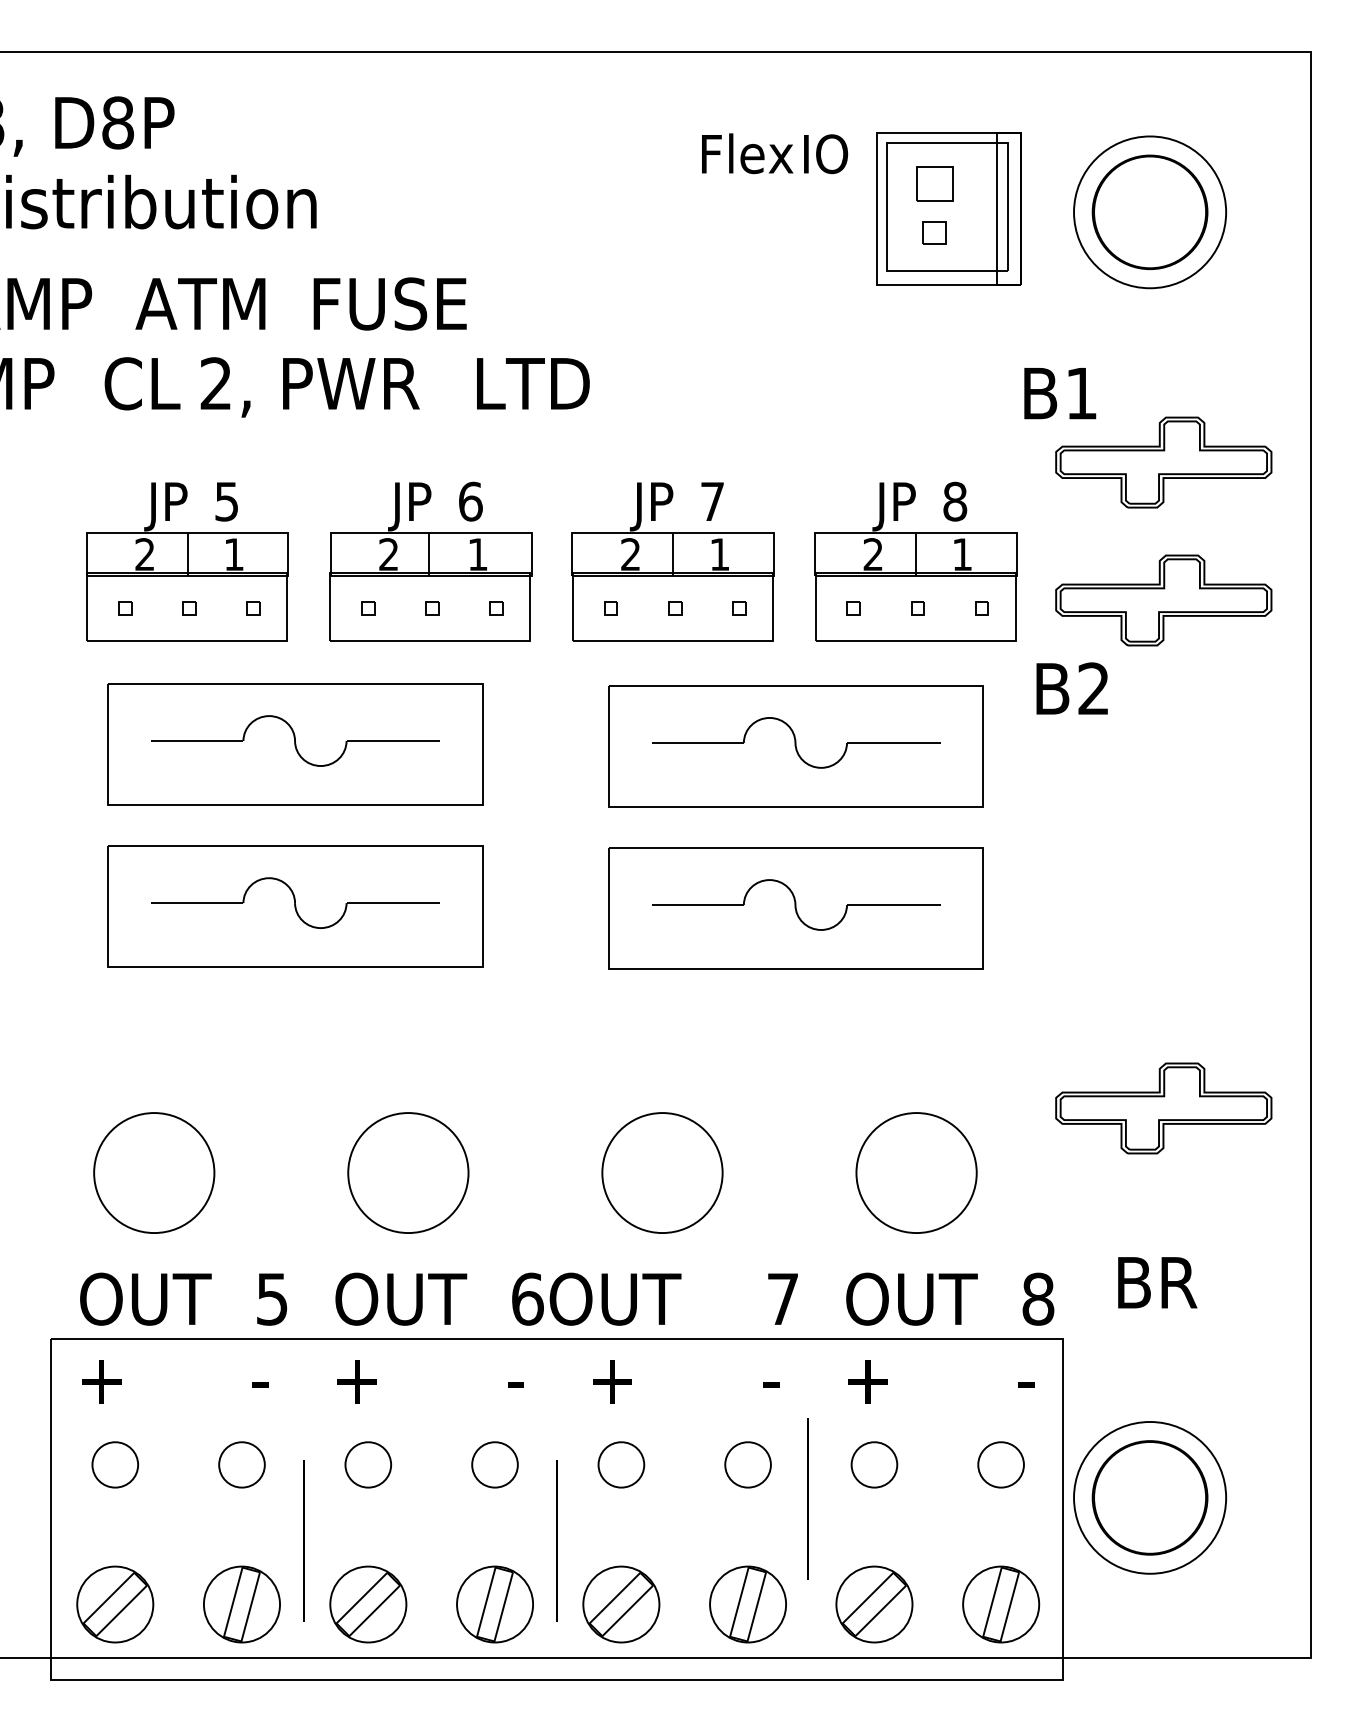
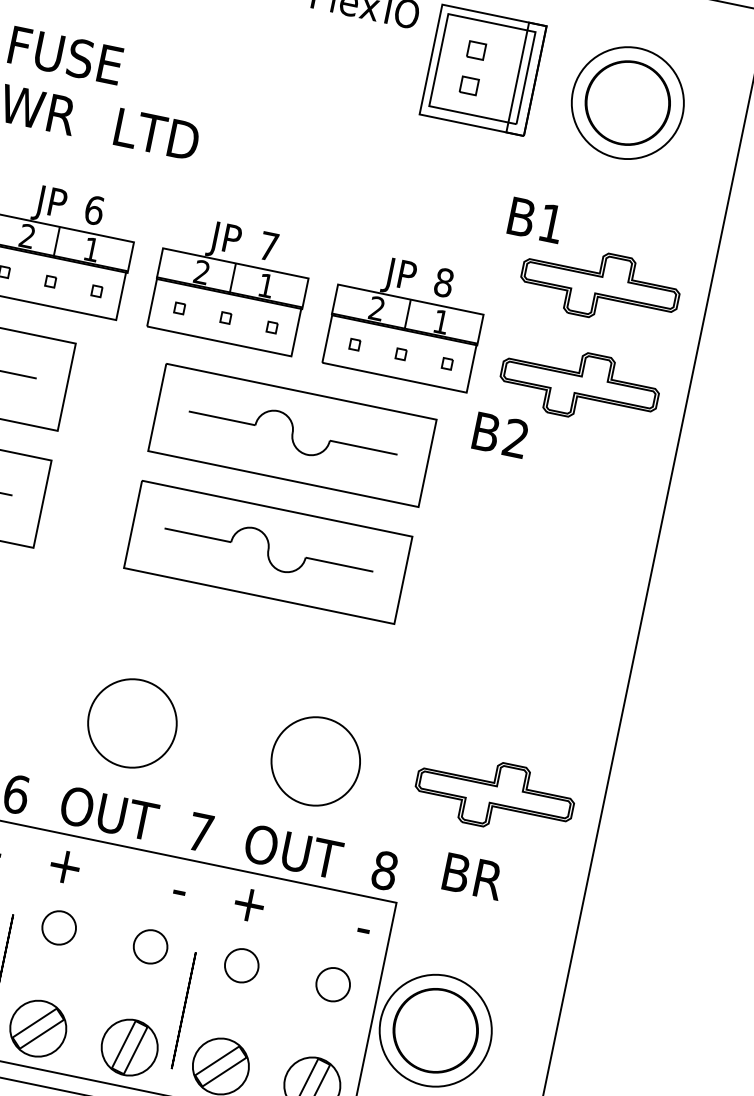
part: (934, 183) -> (476, 50), size x0.62
part: (1163, 1108) -> (494, 795), moved
text: (615, 1298) -> (109, 813), moved
line: (807, 1498) -> (183, 1010), moved

